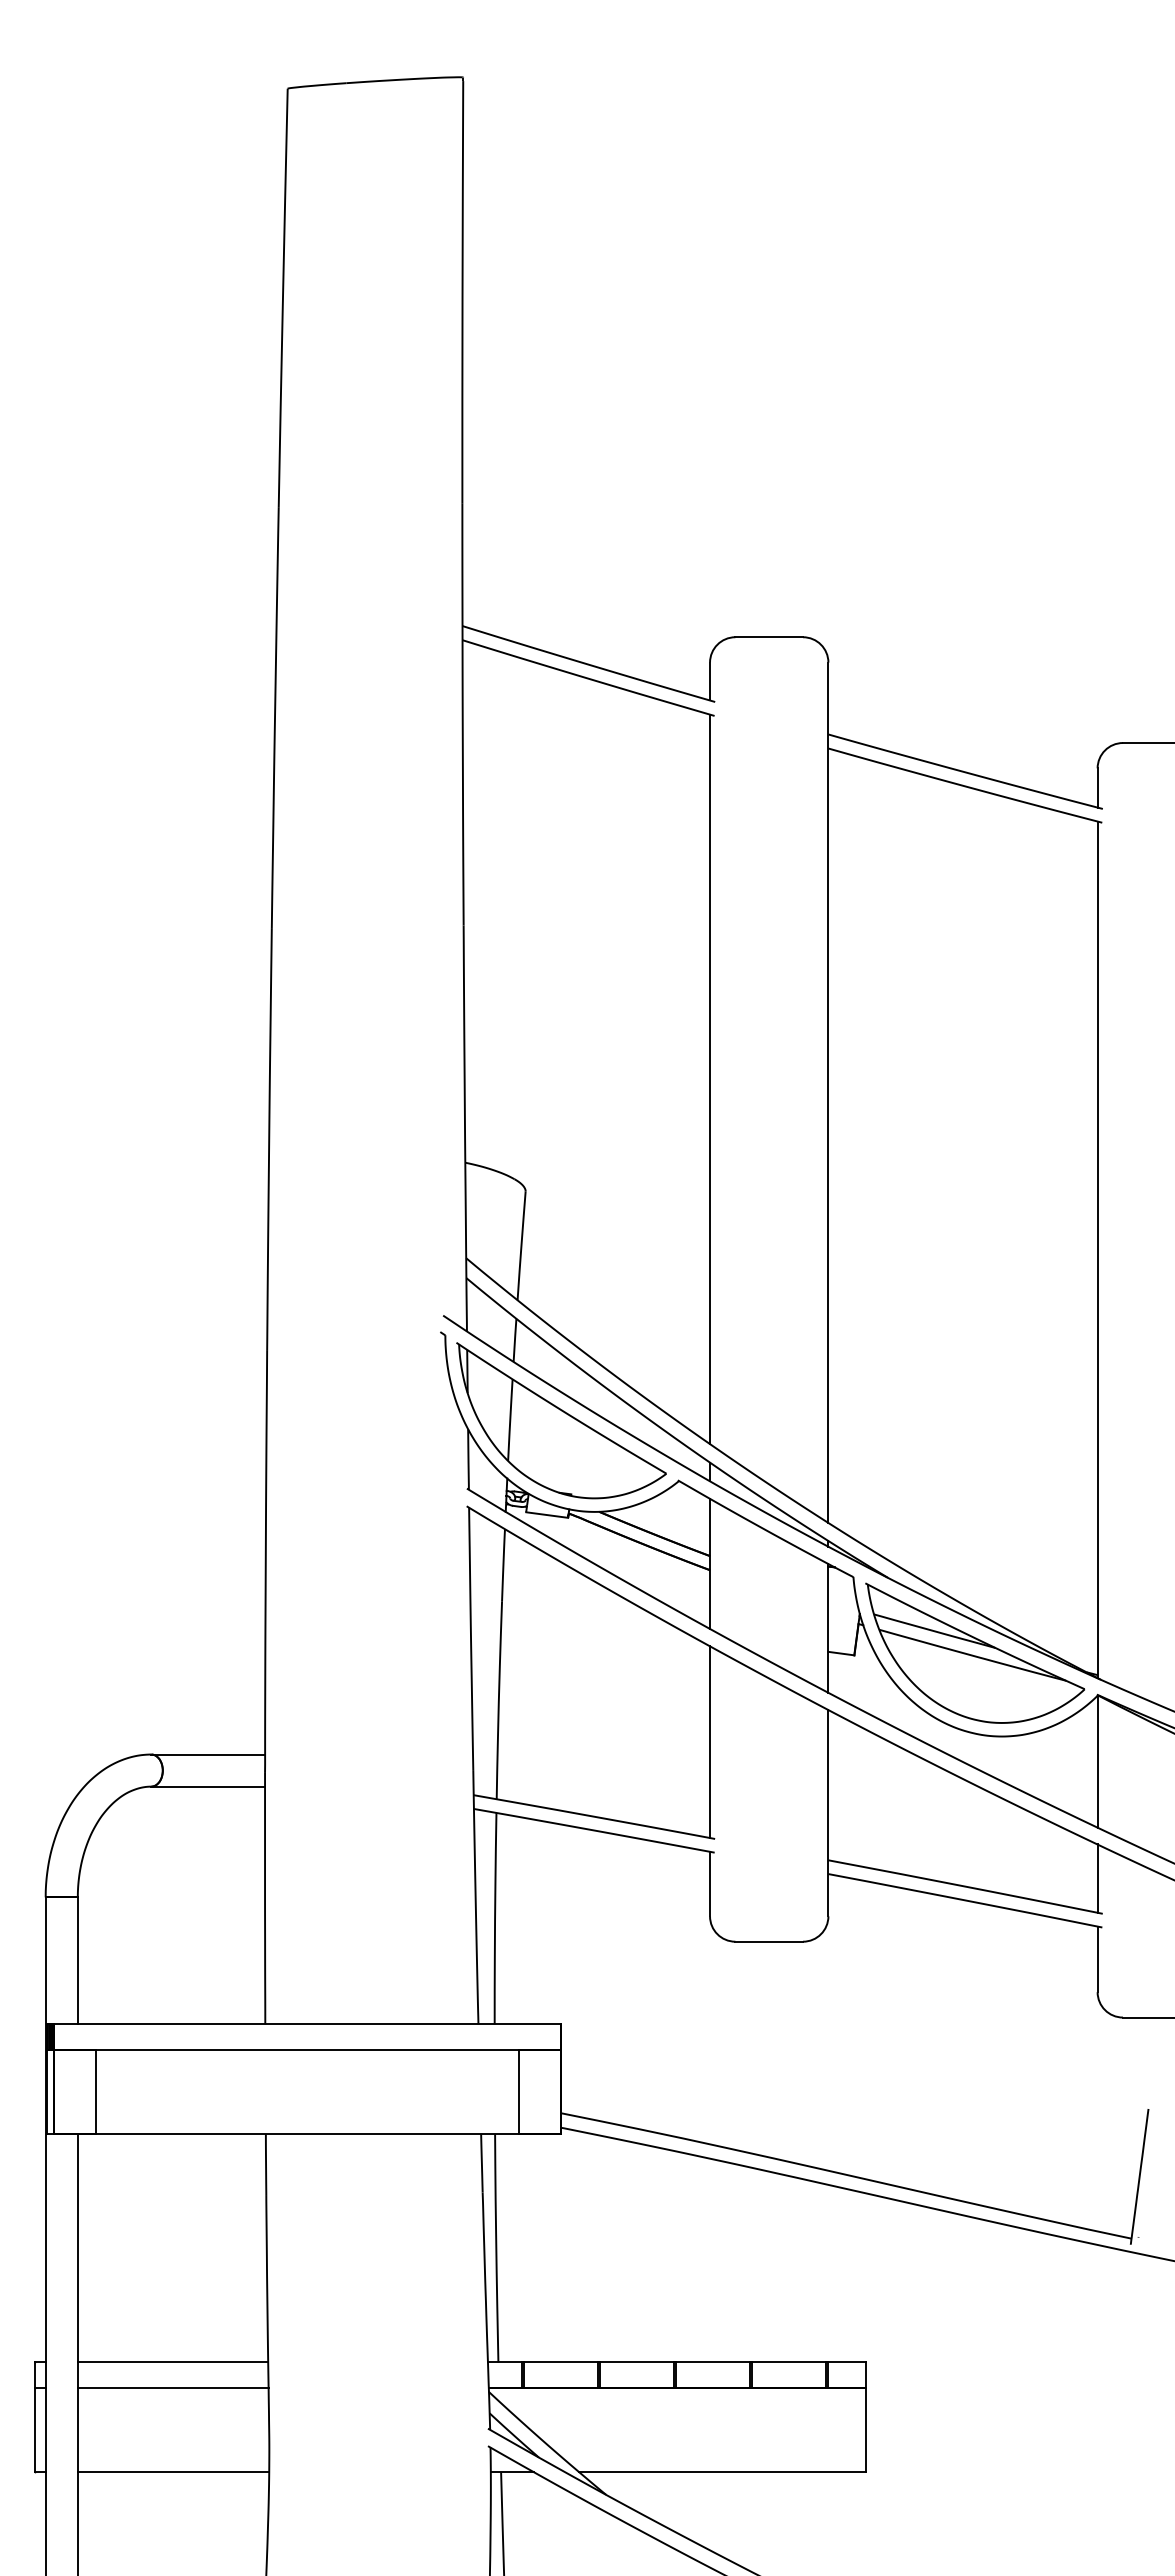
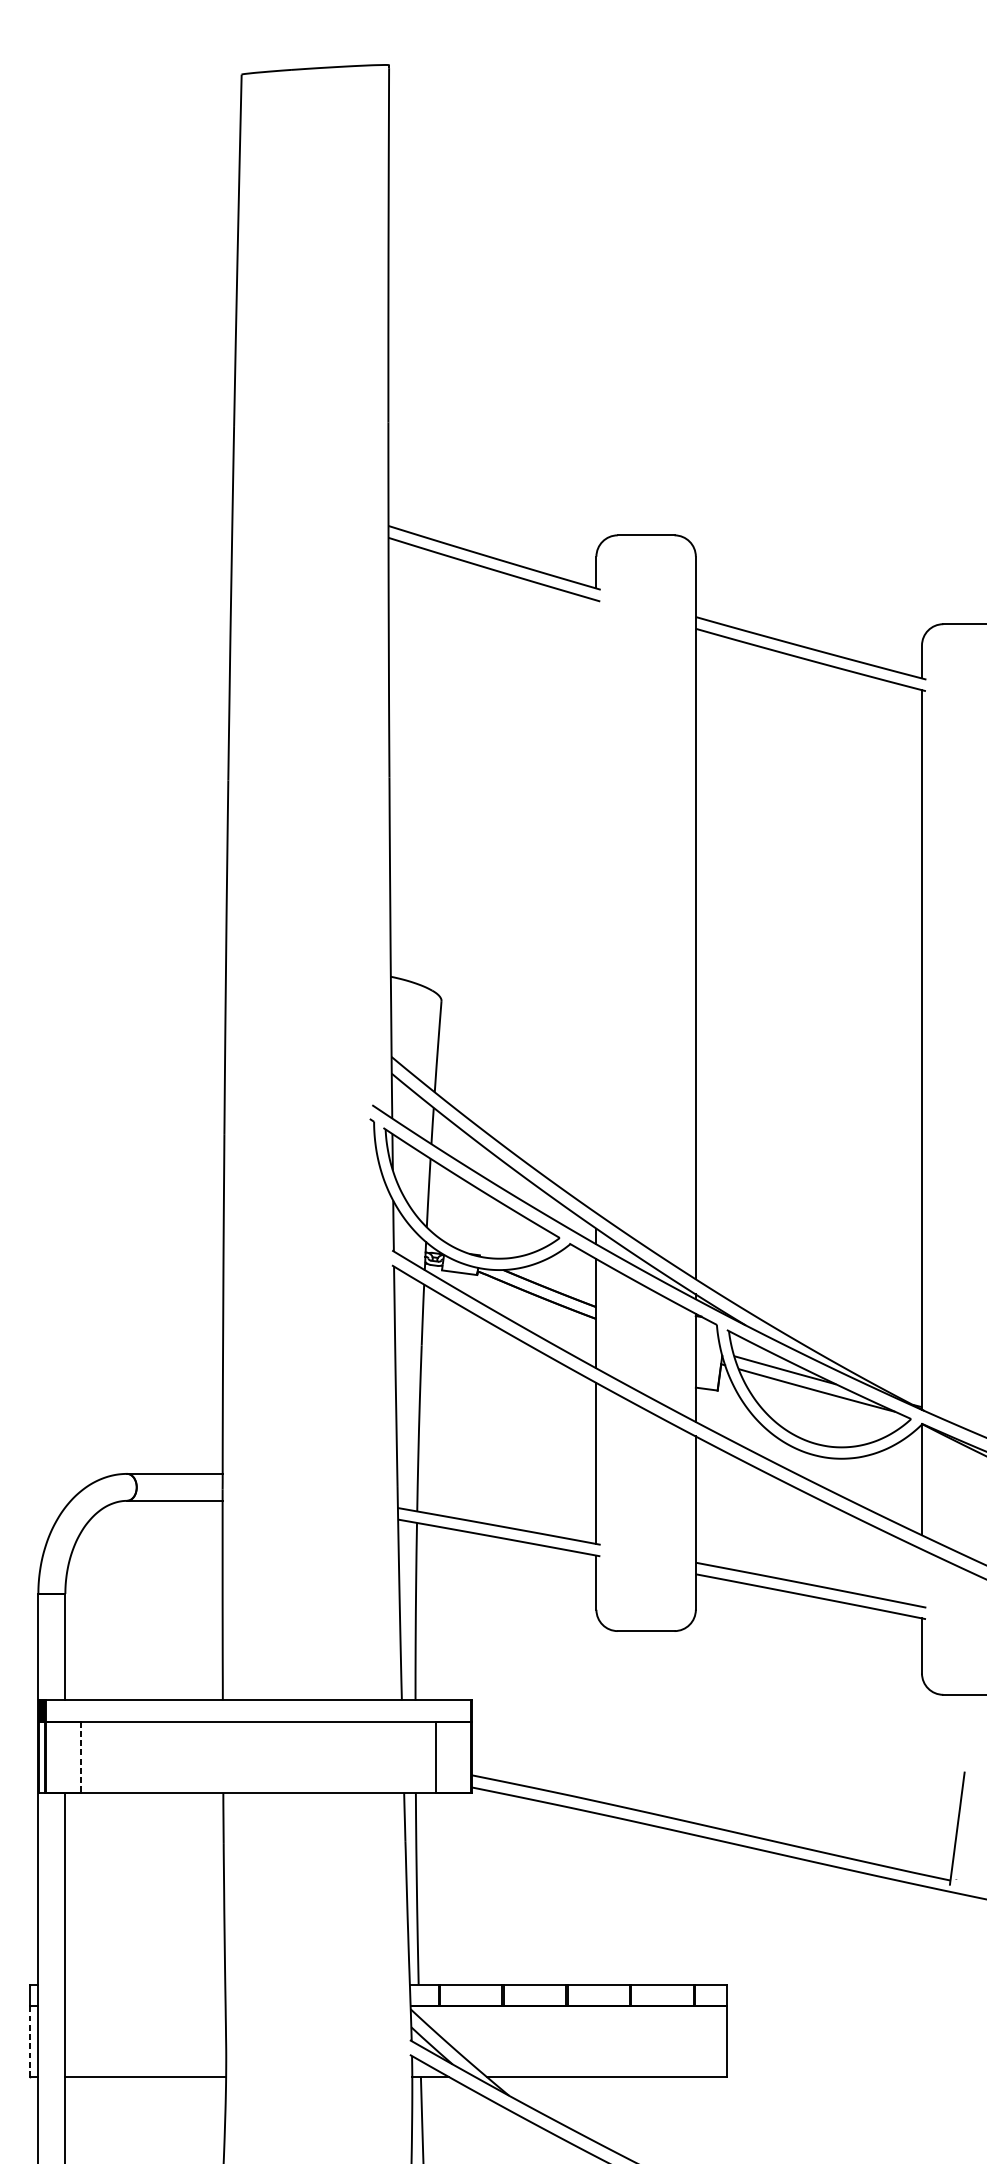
line: (710, 1079) -> (596, 906), removed
line: (1097, 1878) -> (921, 1578), removed
line: (96, 2092) -> (81, 1757), solid -> dashed
line: (172, 2362) -> (144, 1984), removed
line: (172, 2387) -> (144, 2005), removed
line: (35, 2429) -> (29, 2040), solid -> dashed

